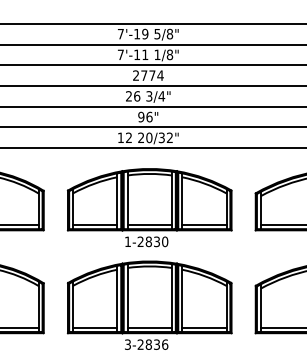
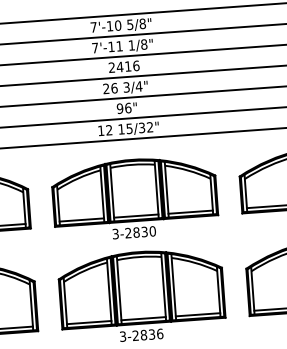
text: (145, 34) -> (118, 25), 7'-19 -> 7'-10
text: (151, 75) -> (127, 66), 2774 -> 2416
text: (145, 137) -> (125, 128), 20/32" -> 15/32"
text: (127, 241) -> (115, 233), 1-2830 -> 3-2830

